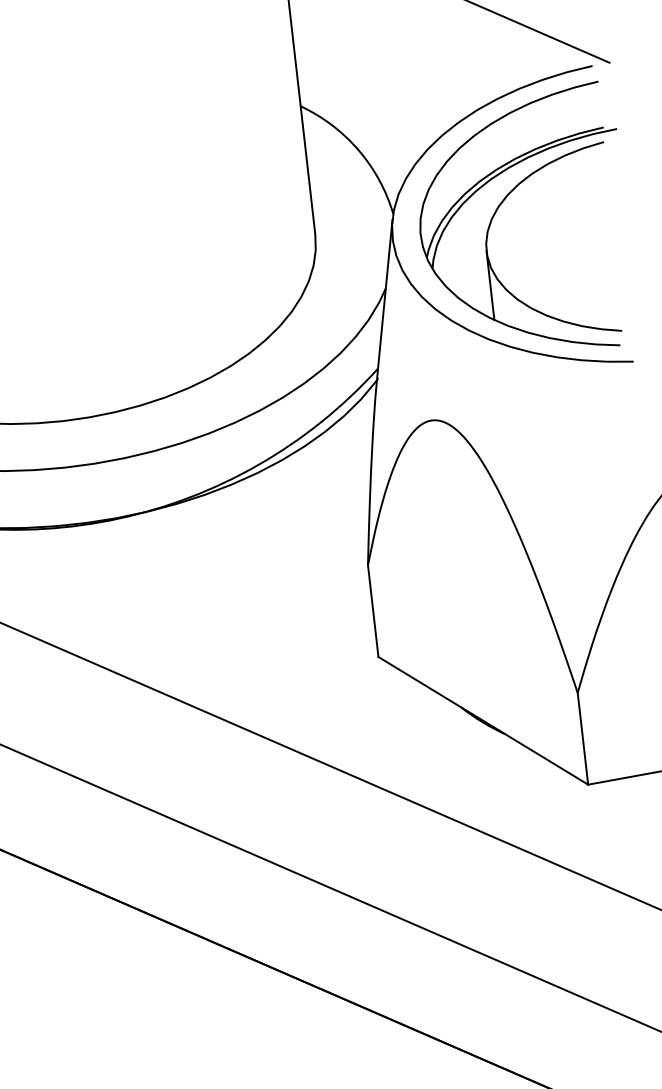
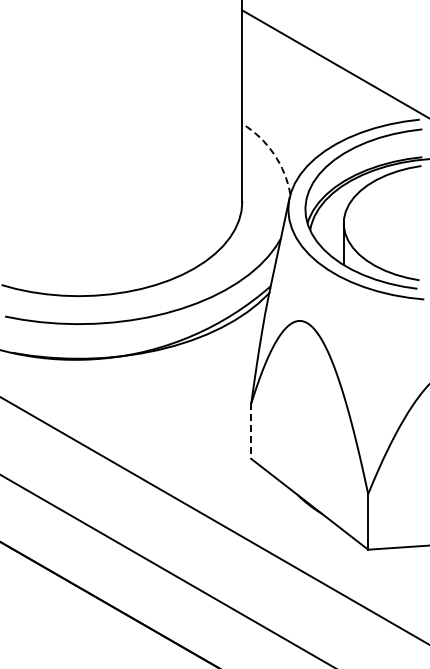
arc: (357, 150) -> (273, 154), solid -> dashed
line: (373, 611) -> (251, 431), solid -> dashed

